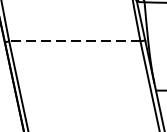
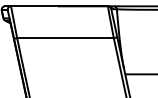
line: (73, 41) -> (64, 38), dashed -> solid

